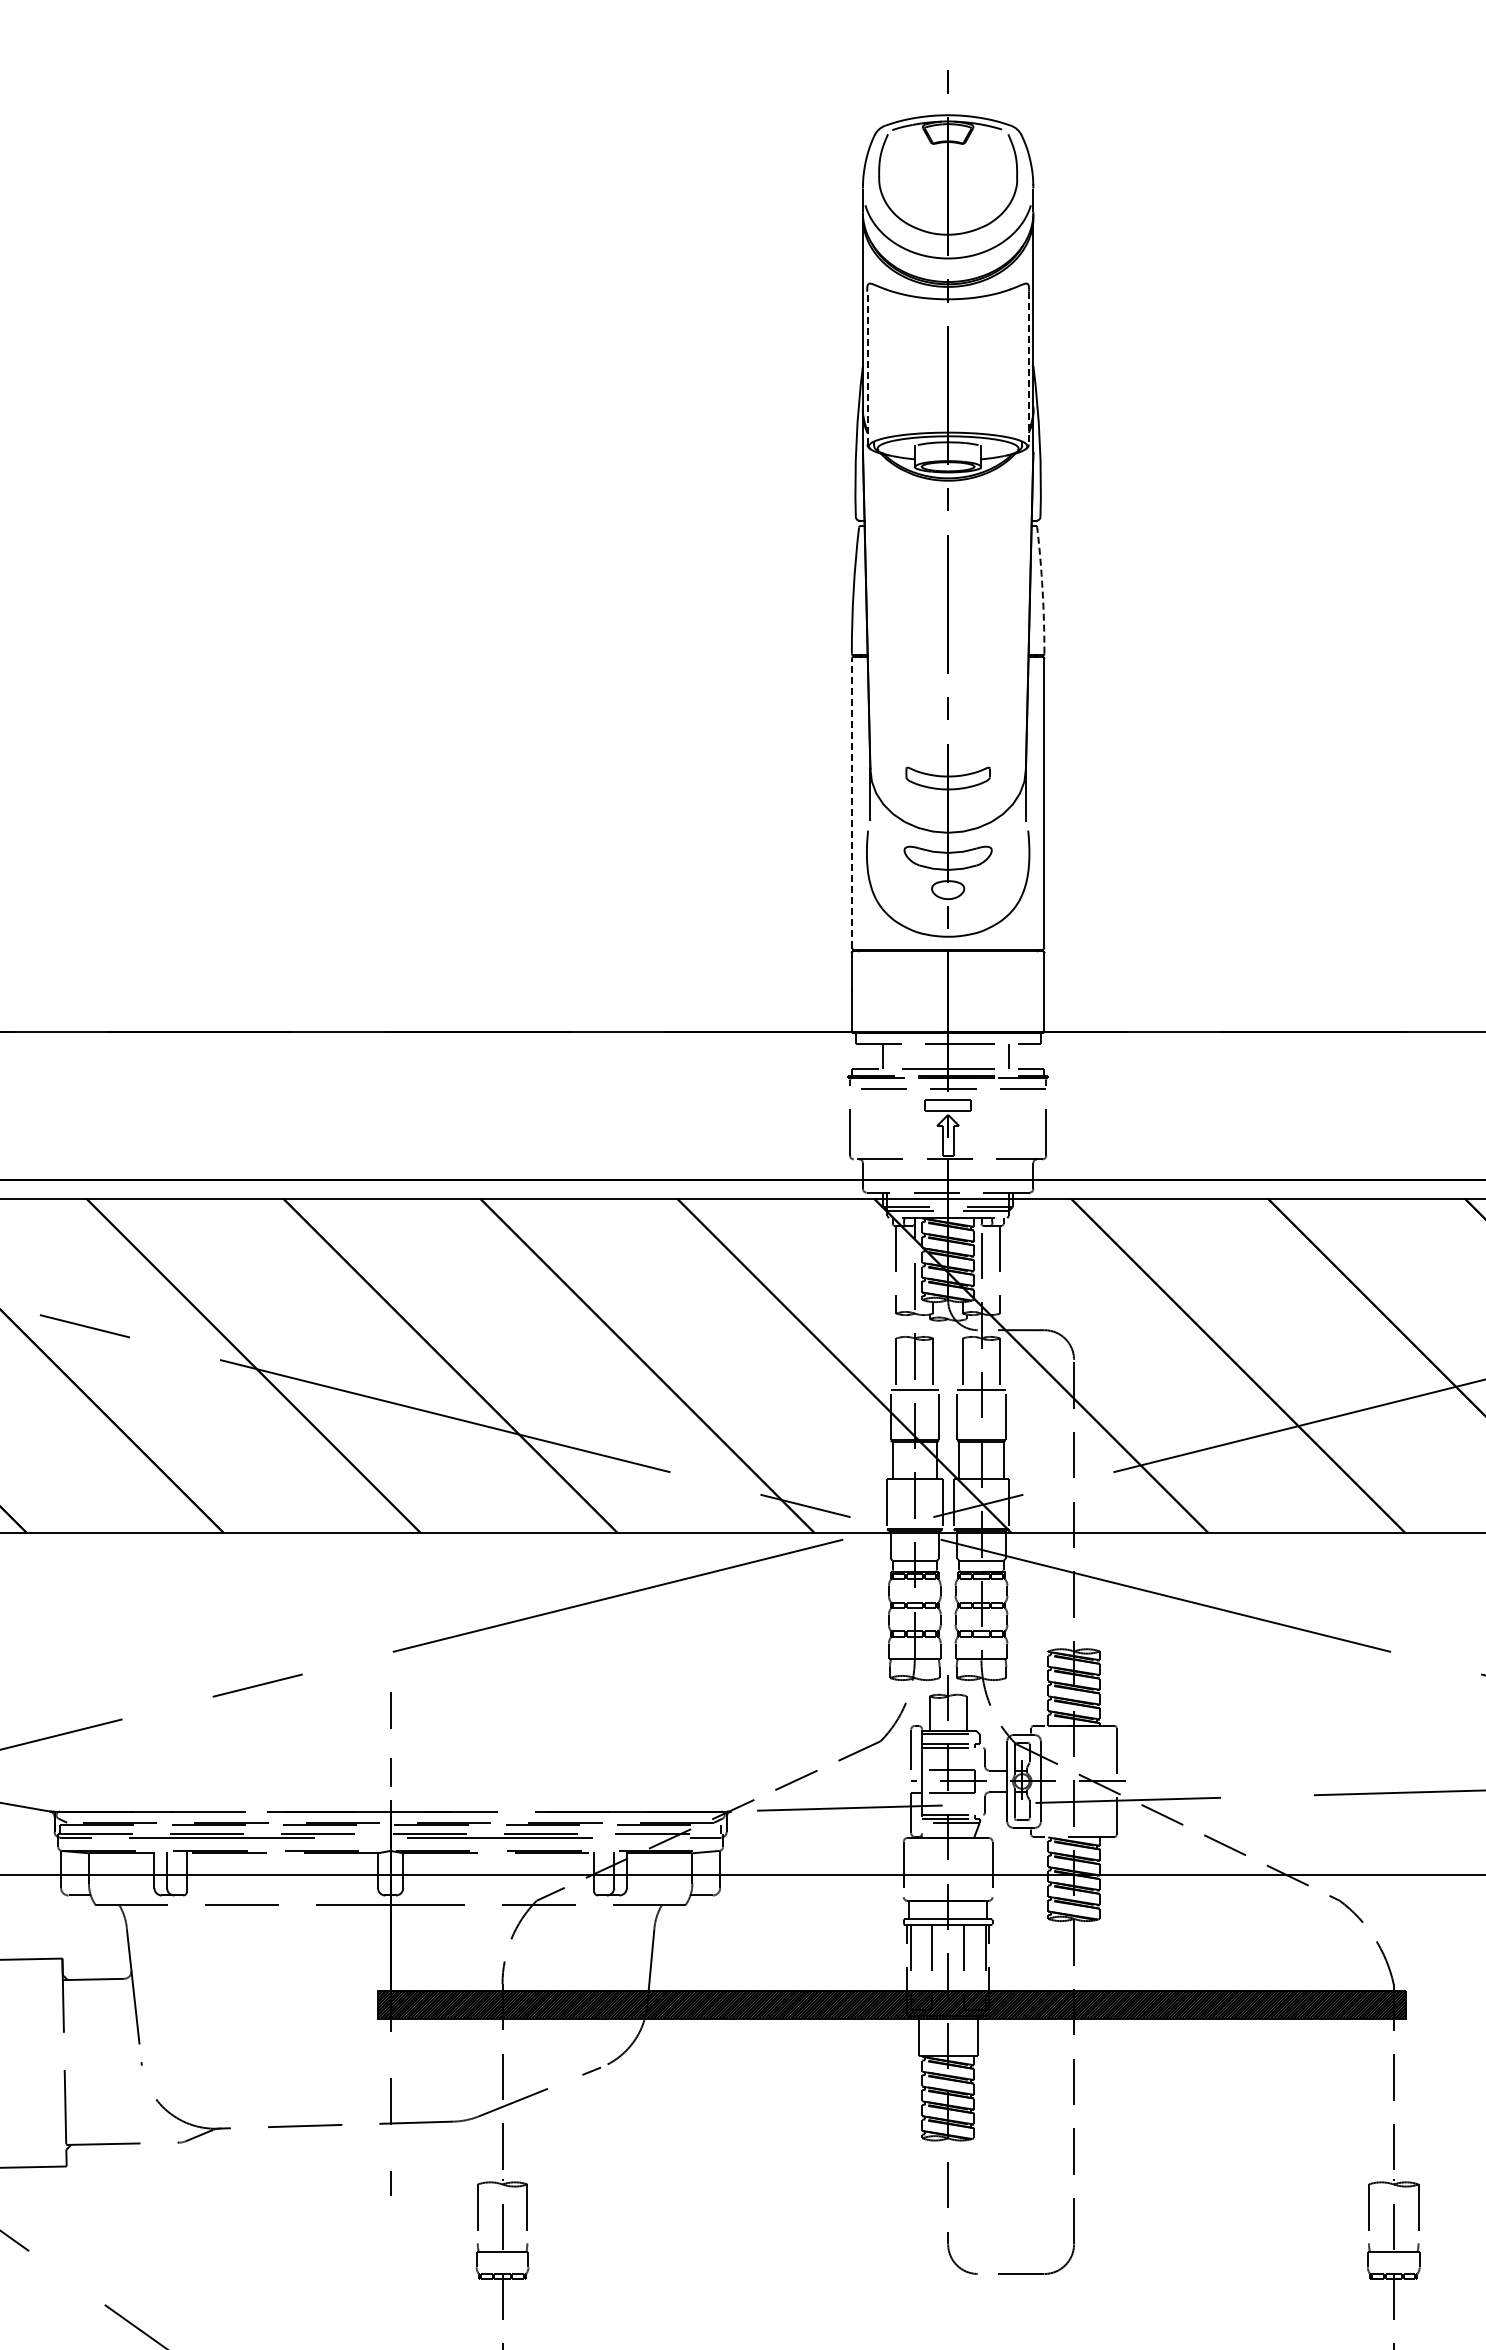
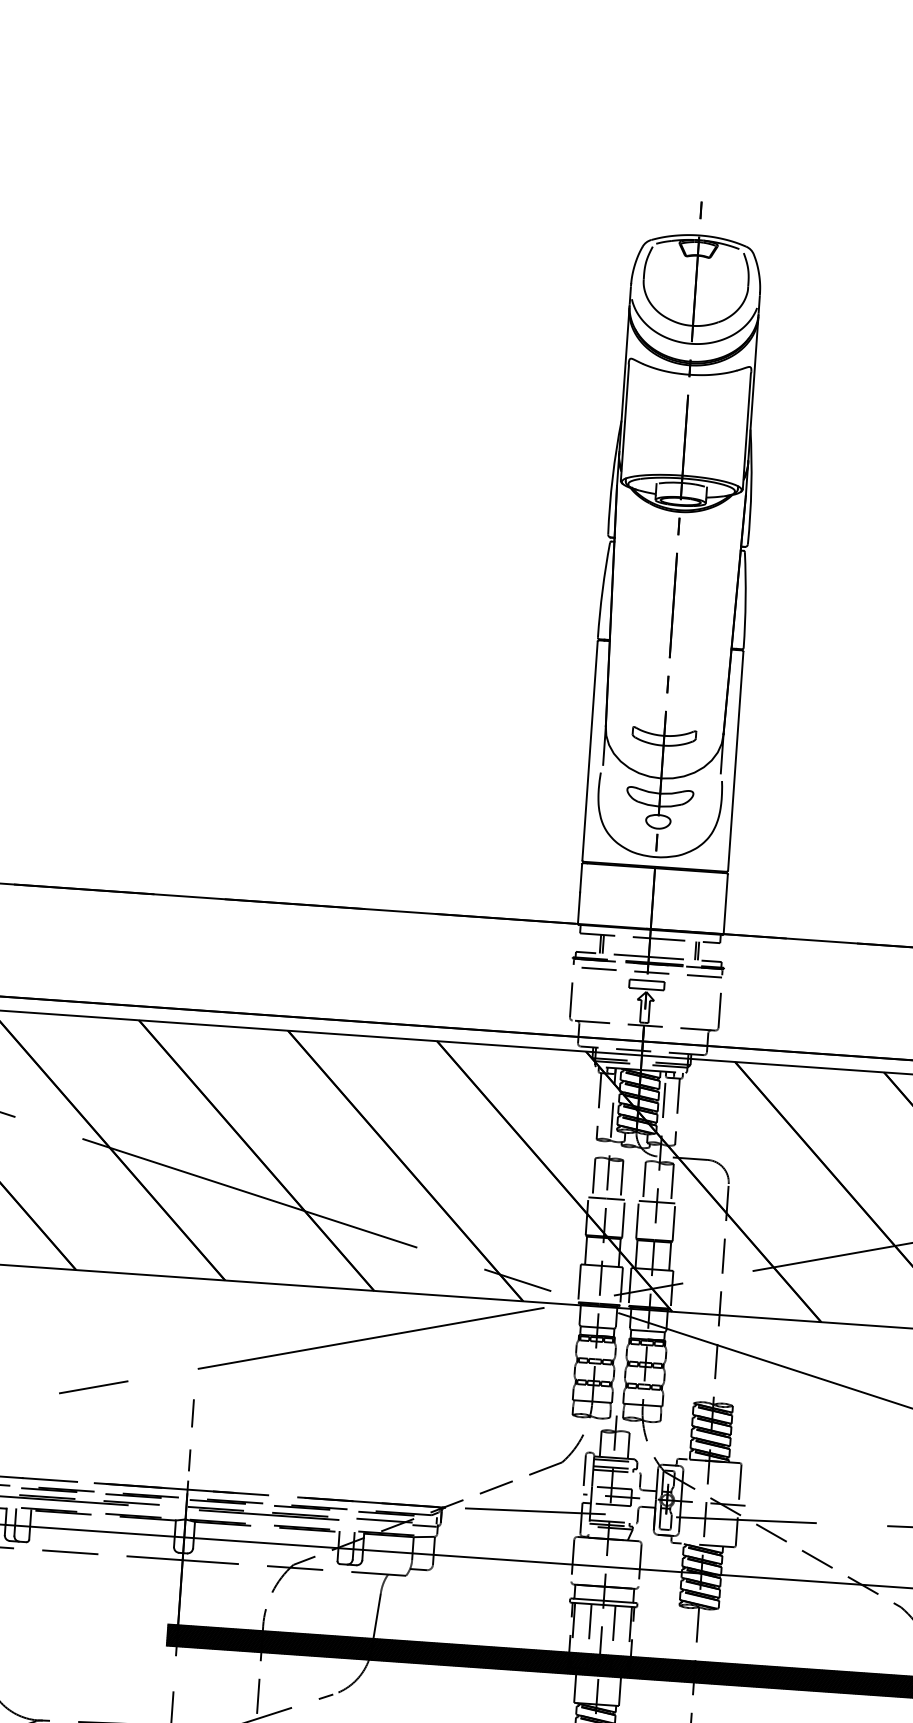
line: (867, 367) -> (624, 422), dashed -> solid
line: (1028, 368) -> (746, 431), dashed -> solid
arc: (1042, 590) -> (745, 600), dashed -> solid
line: (851, 802) -> (589, 750), dashed -> solid
line: (887, 1056) -> (603, 944), added
line: (1012, 1056) -> (698, 951), added

